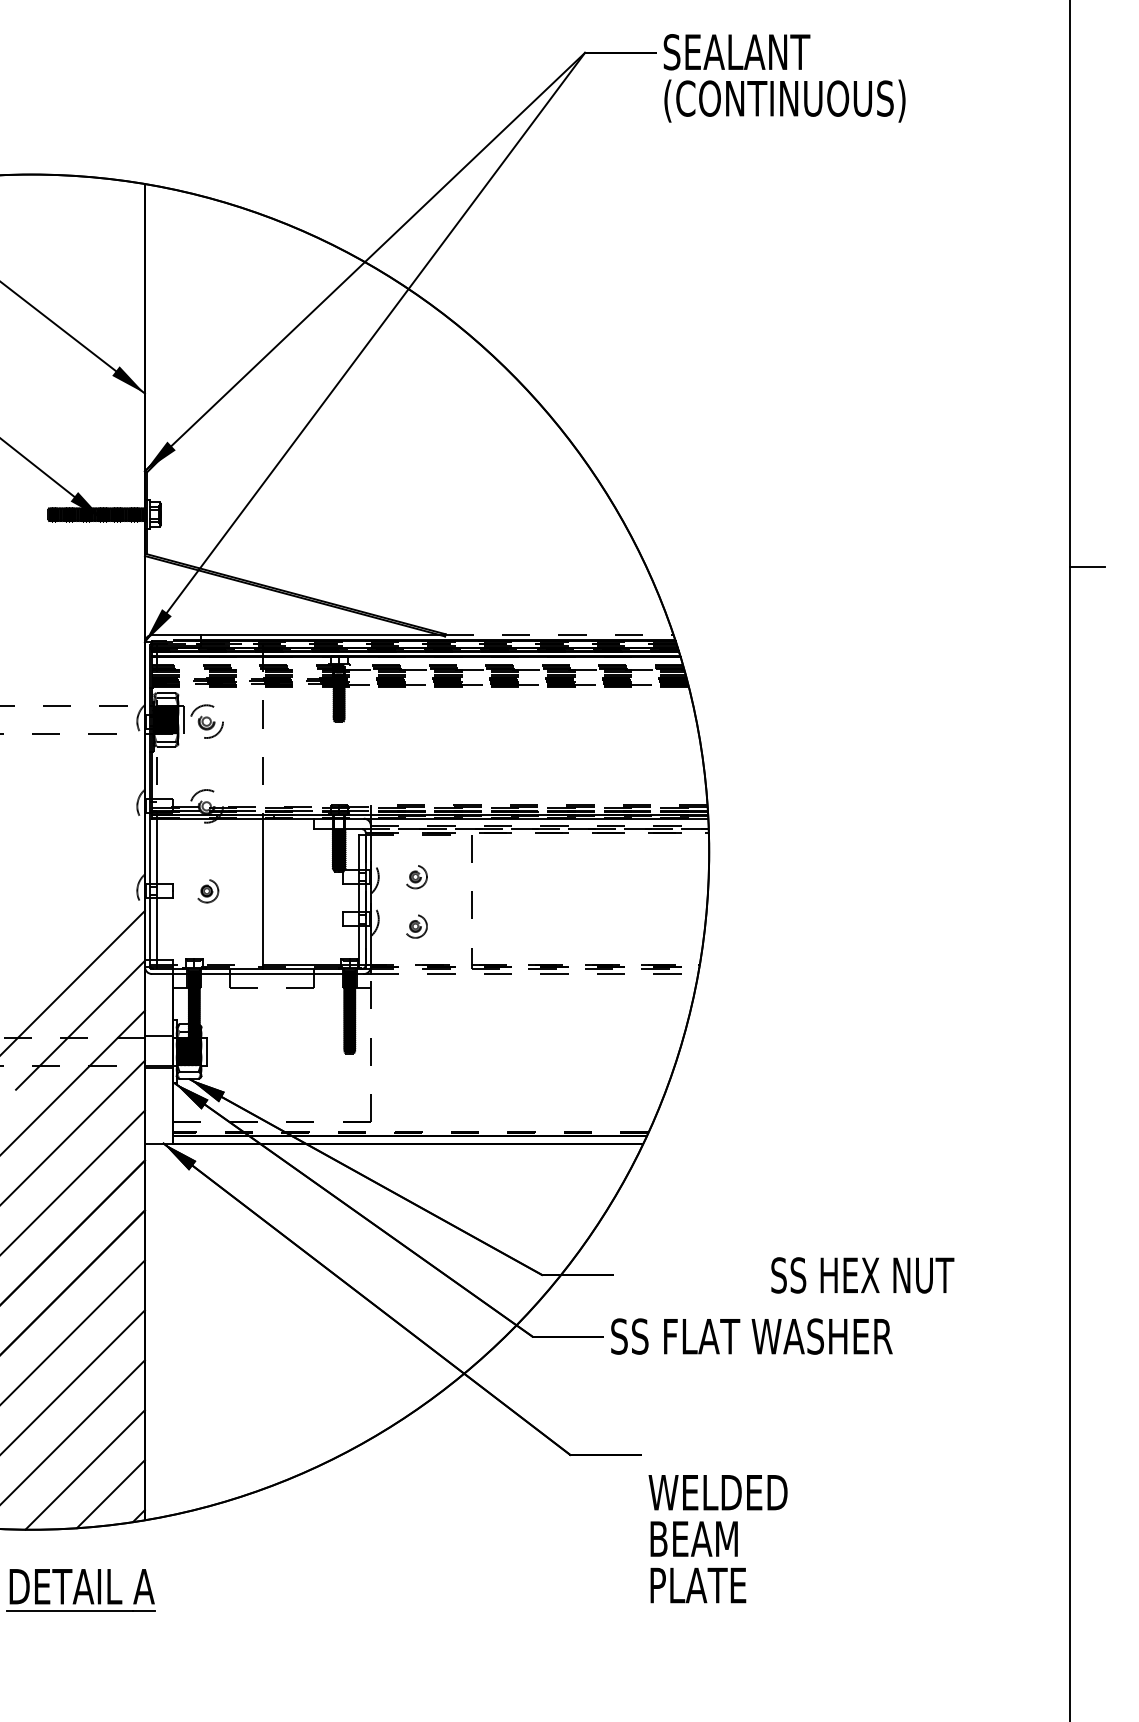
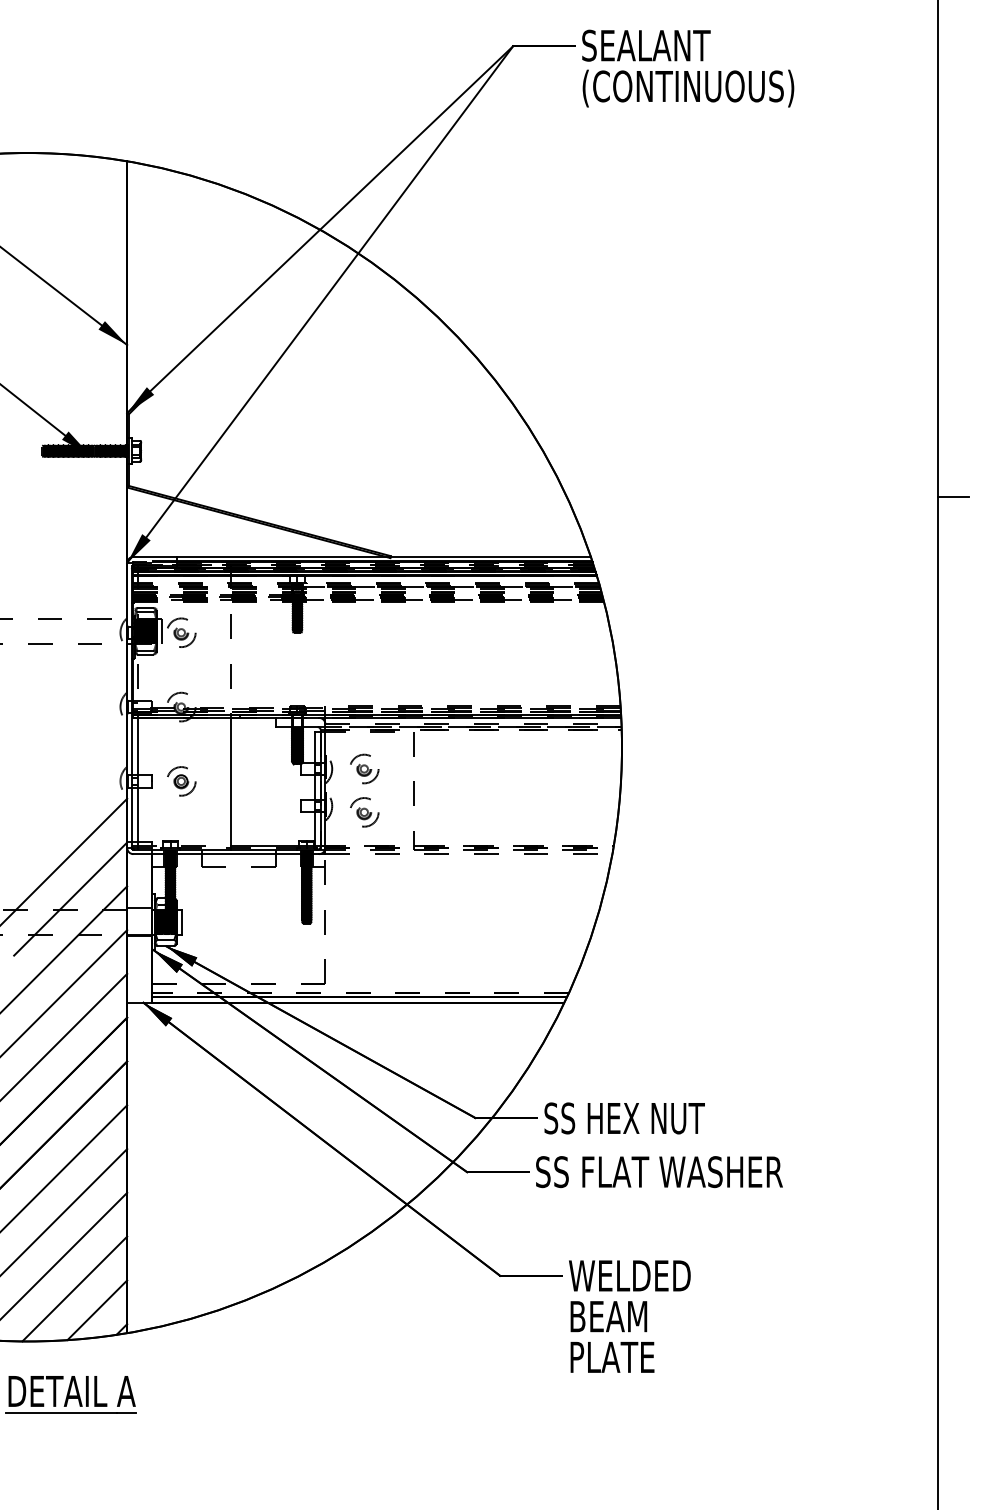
line: (560, 634) -> (491, 556), dashed -> solid
part: (415, 876) -> (364, 768), size x1.43
part: (206, 891) -> (181, 781), size x1.43
part: (415, 926) -> (364, 812), size x1.43
text: (862, 1275) -> (624, 1118), moved
text: (717, 1538) -> (629, 1316), moved

